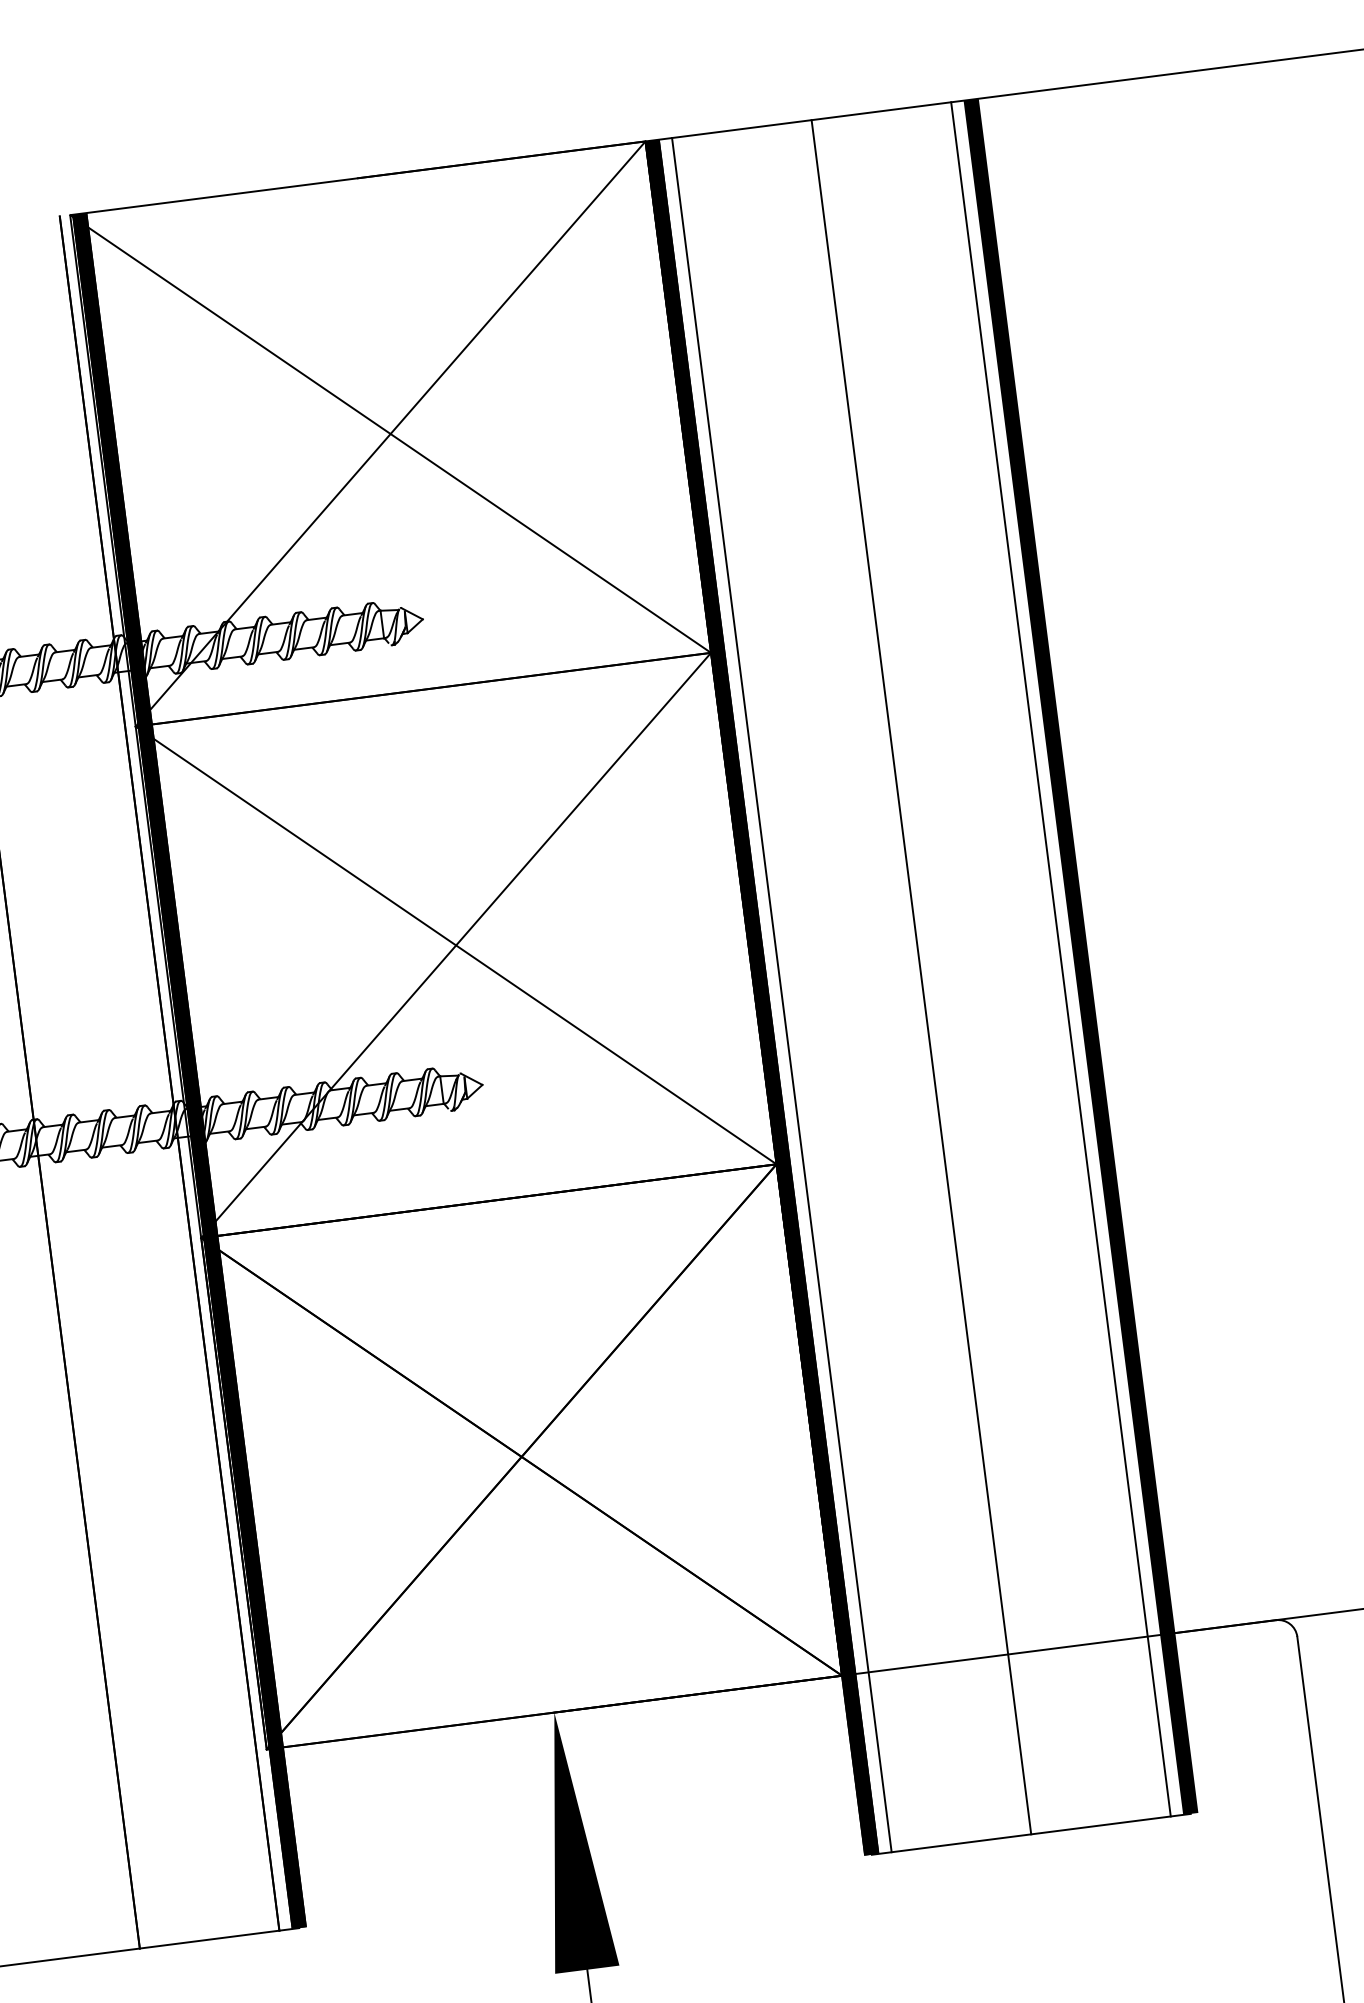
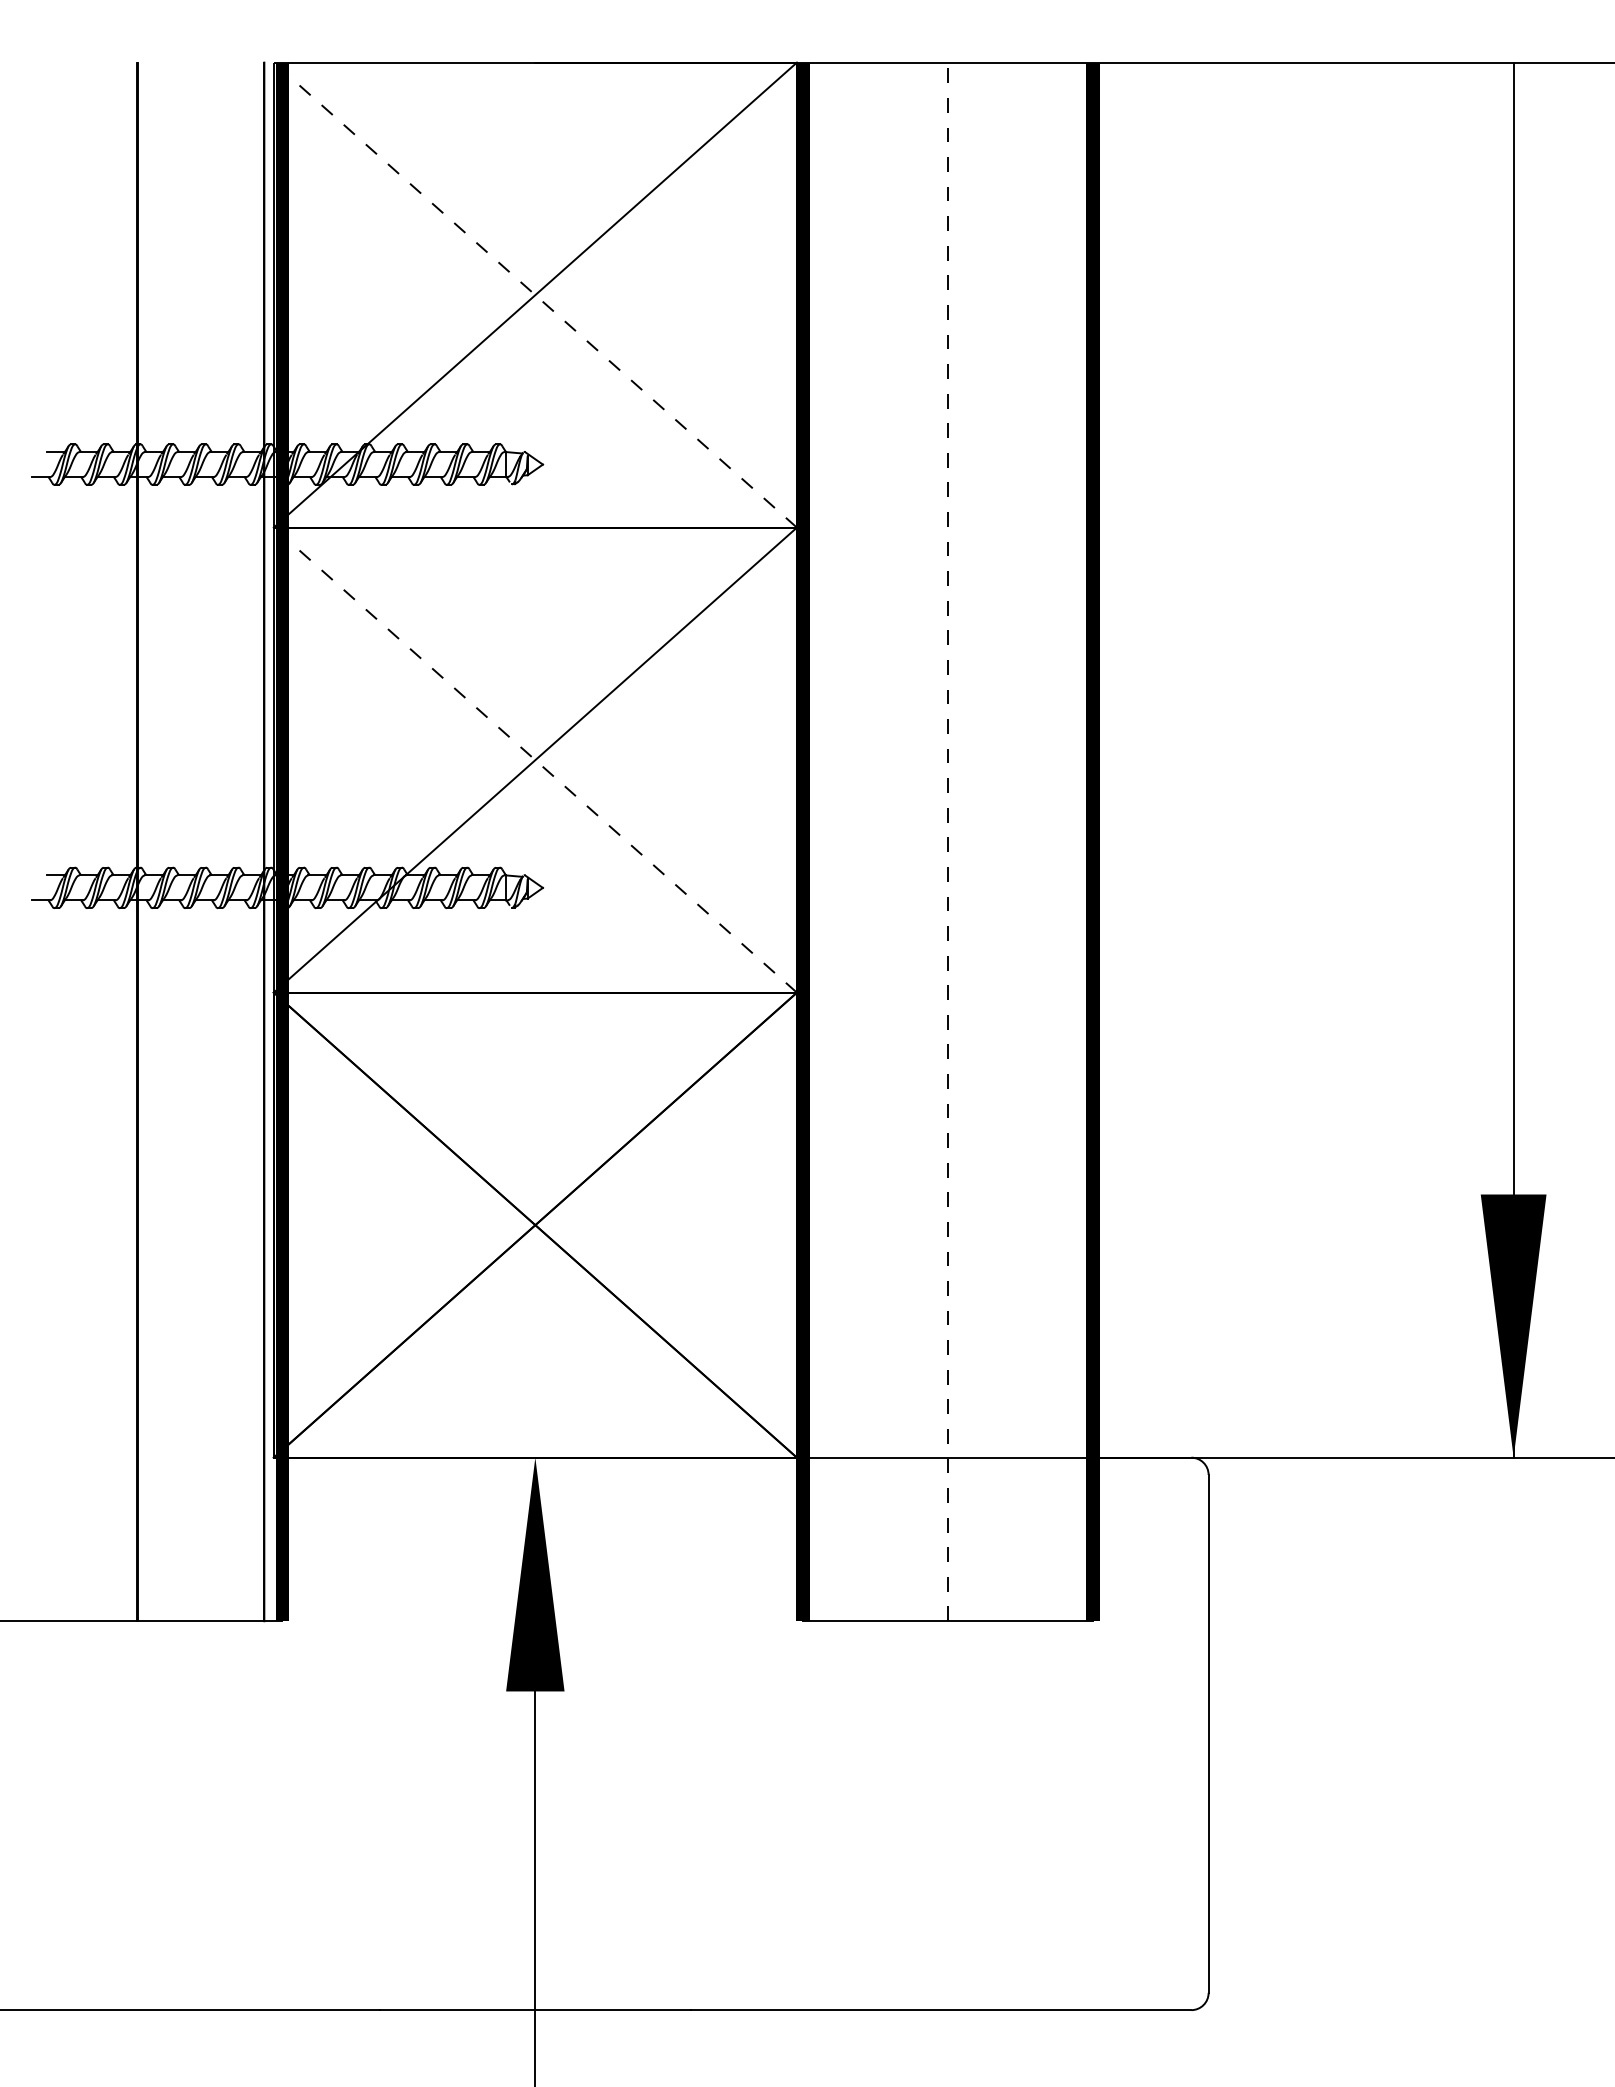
line: (390, 434) -> (535, 295), solid -> dashed
line: (456, 945) -> (535, 760), solid -> dashed
line: (1060, 958) -> (1074, 841), removed
line: (920, 976) -> (947, 841), solid -> dashed
line: (782, 994) -> (821, 841), removed

